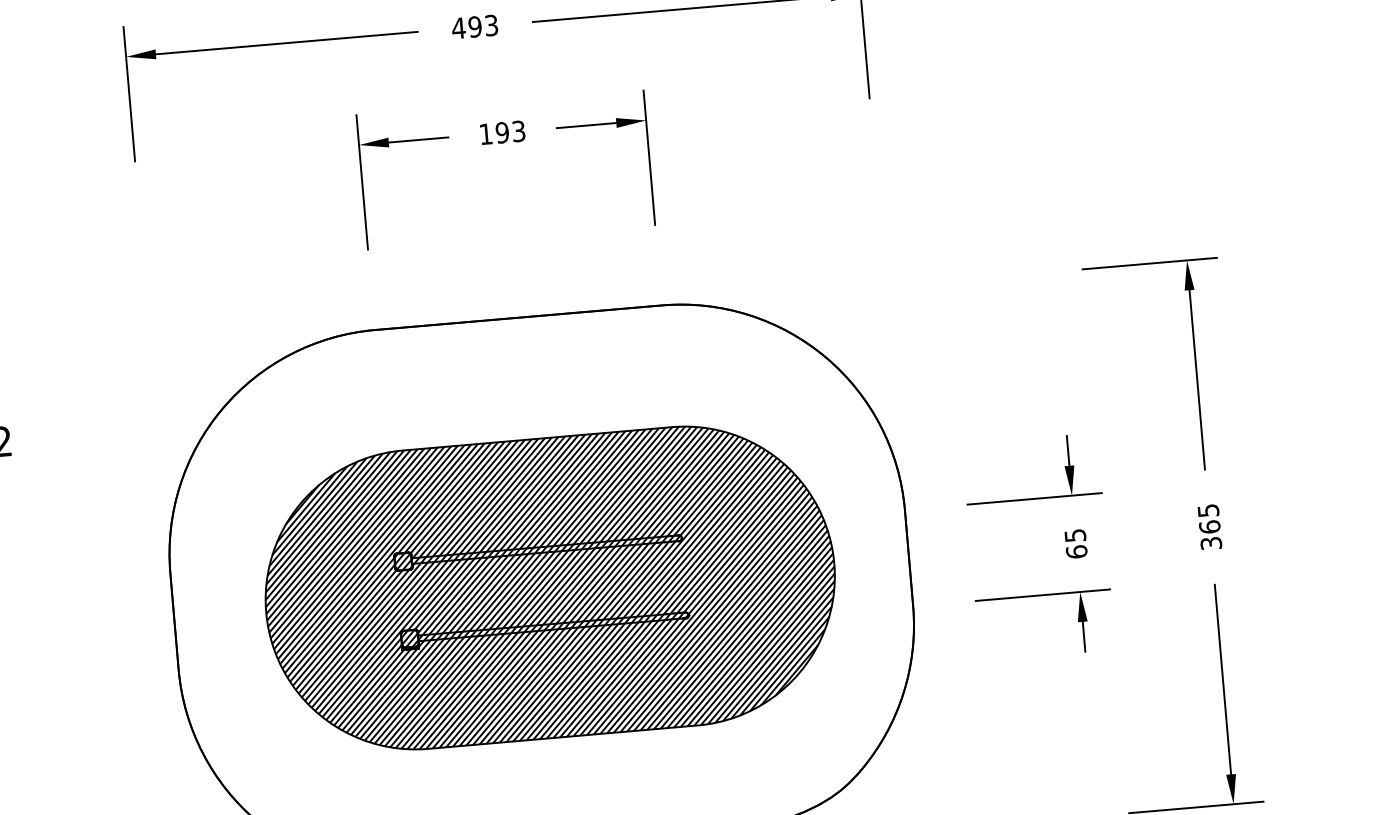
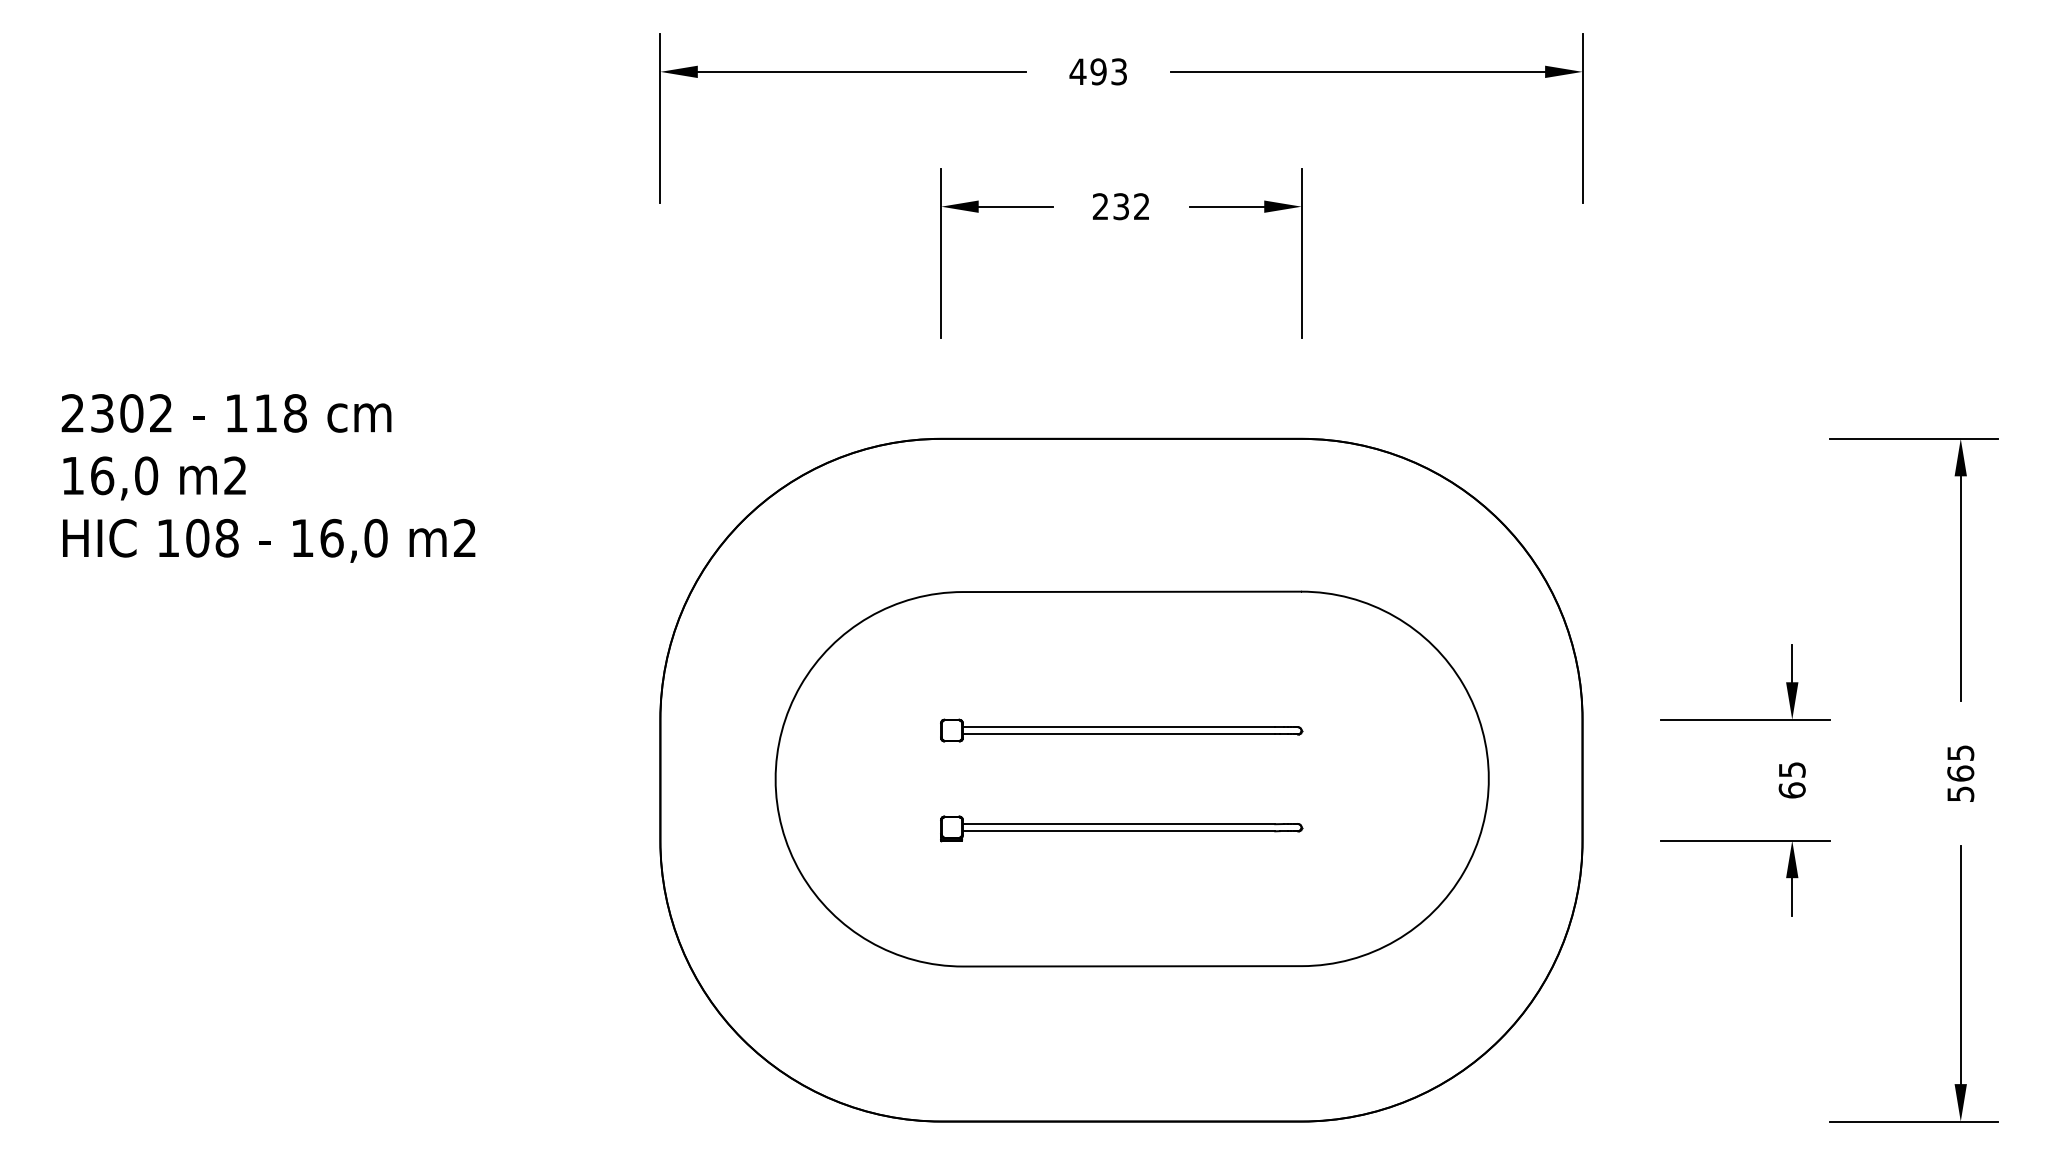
text: (501, 132) -> (1120, 206), 193 -> 232
text: (1211, 542) -> (1960, 793), 365 -> 565
hatch: (549, 587) -> (1131, 778), removed

